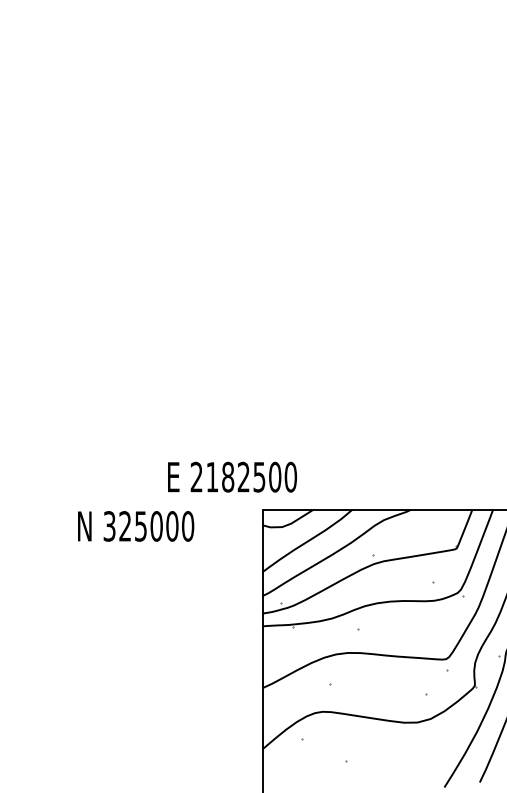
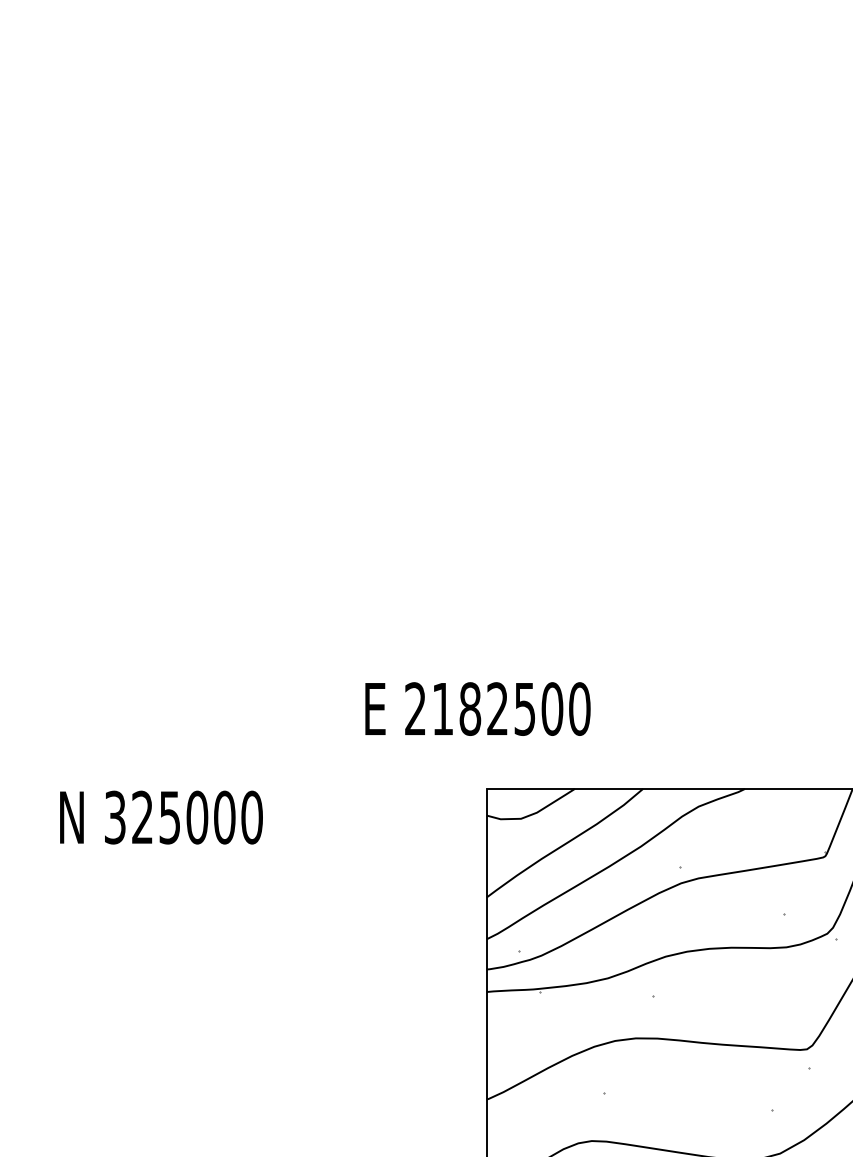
text: (232, 476) -> (477, 707), moved
text: (136, 526) -> (162, 817), moved

